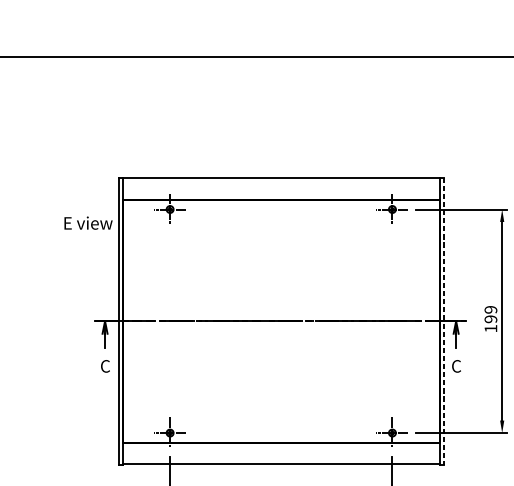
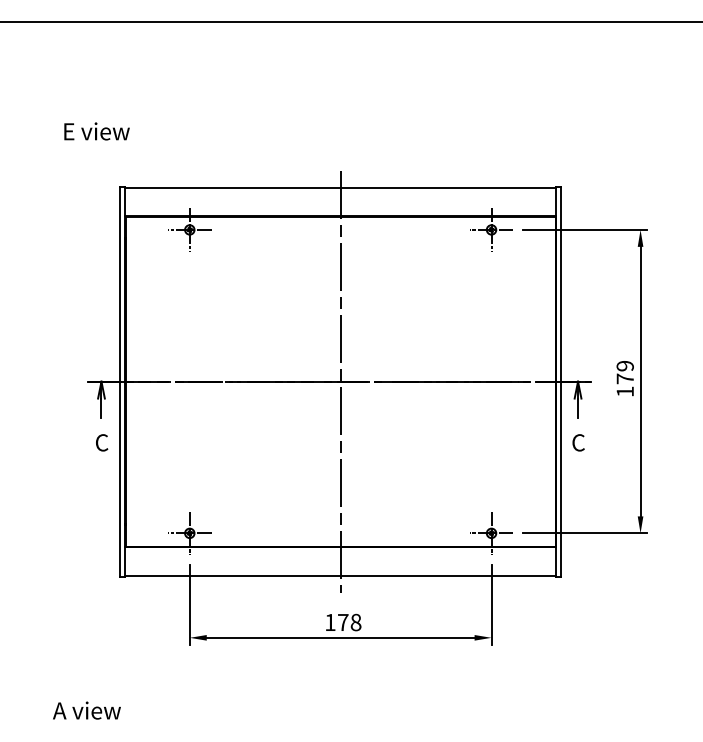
text: (88, 223) -> (96, 131), moved
text: (490, 318) -> (624, 378), 199 -> 179
line: (281, 321) -> (340, 381), added
line: (443, 321) -> (561, 381), dashed -> solid

